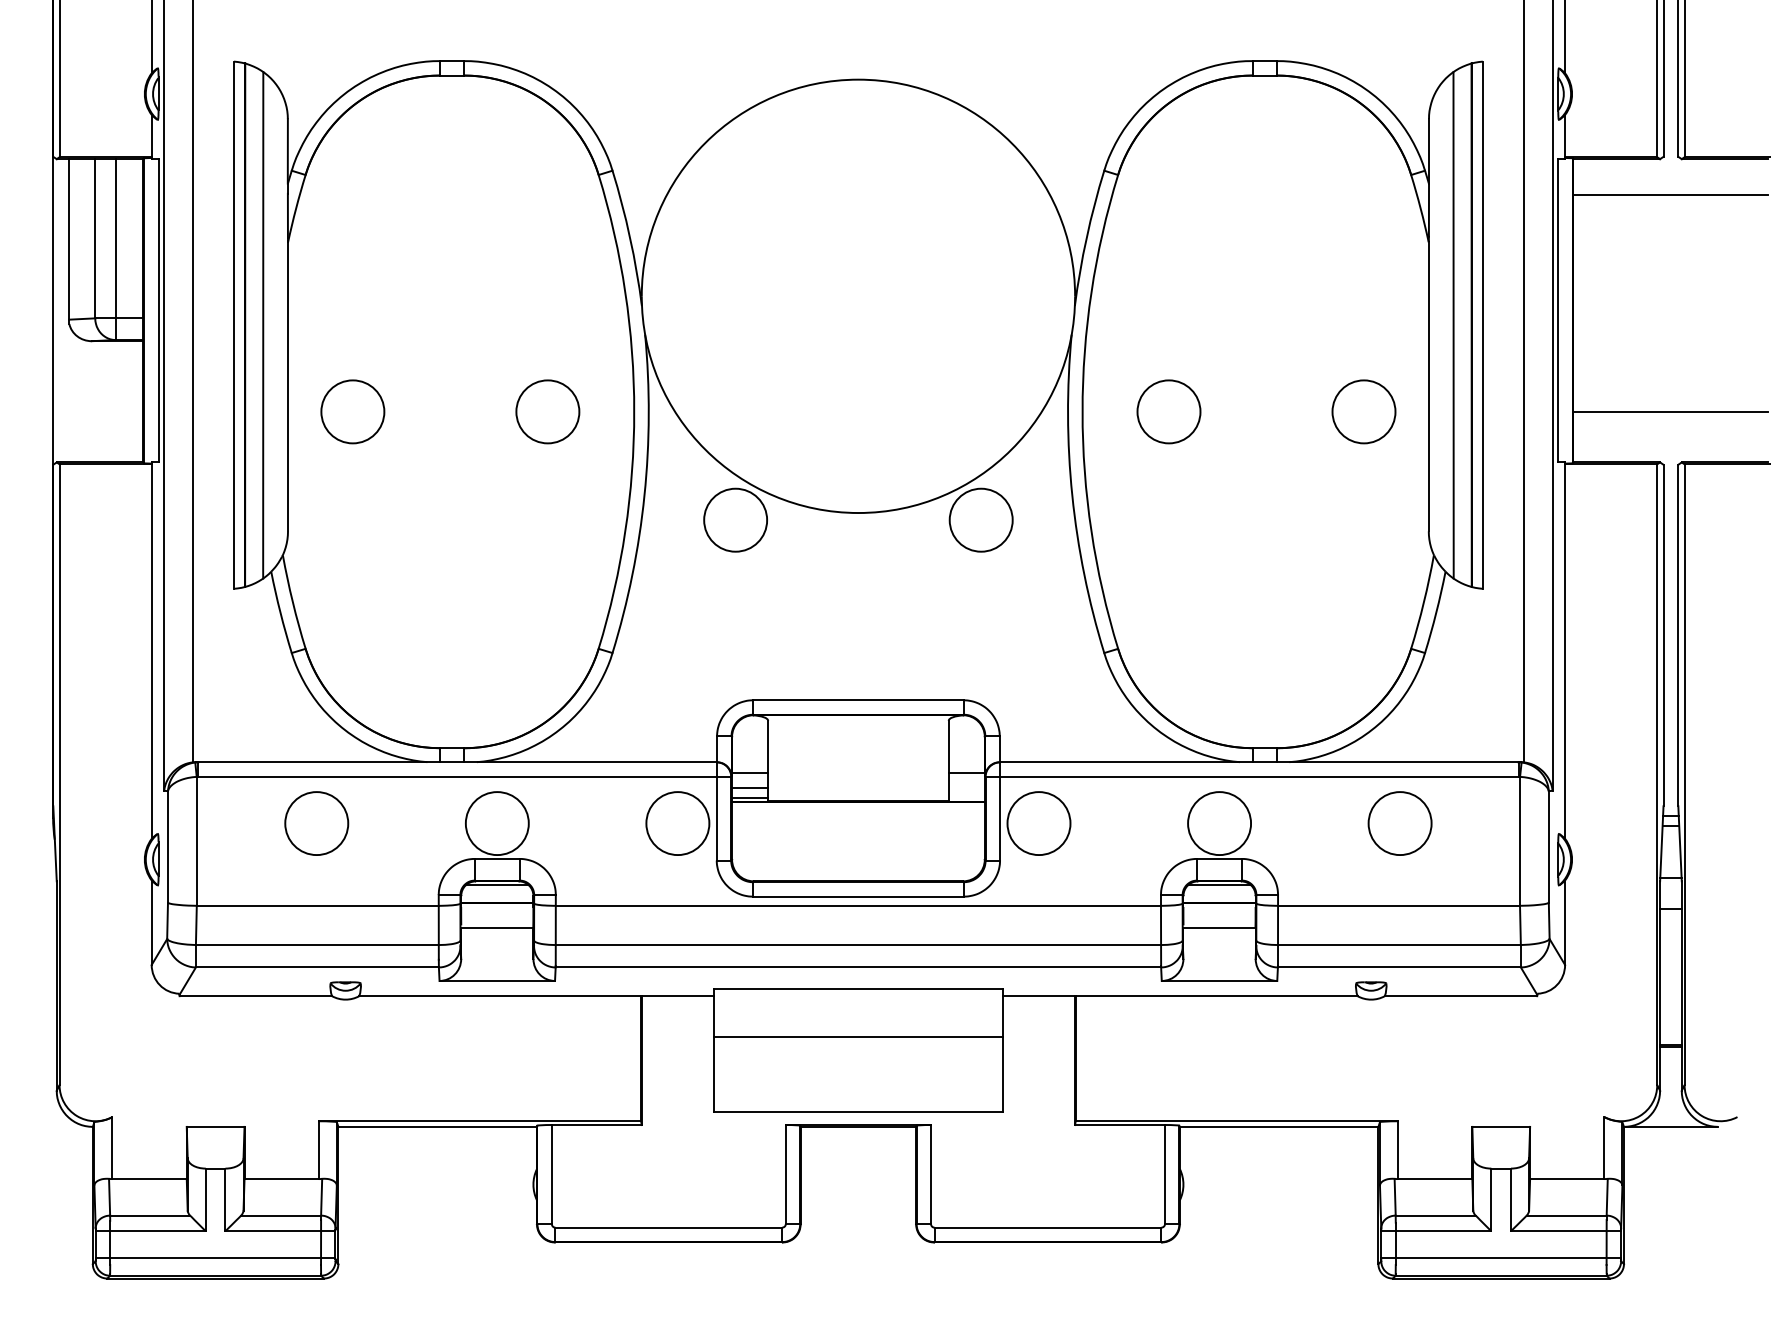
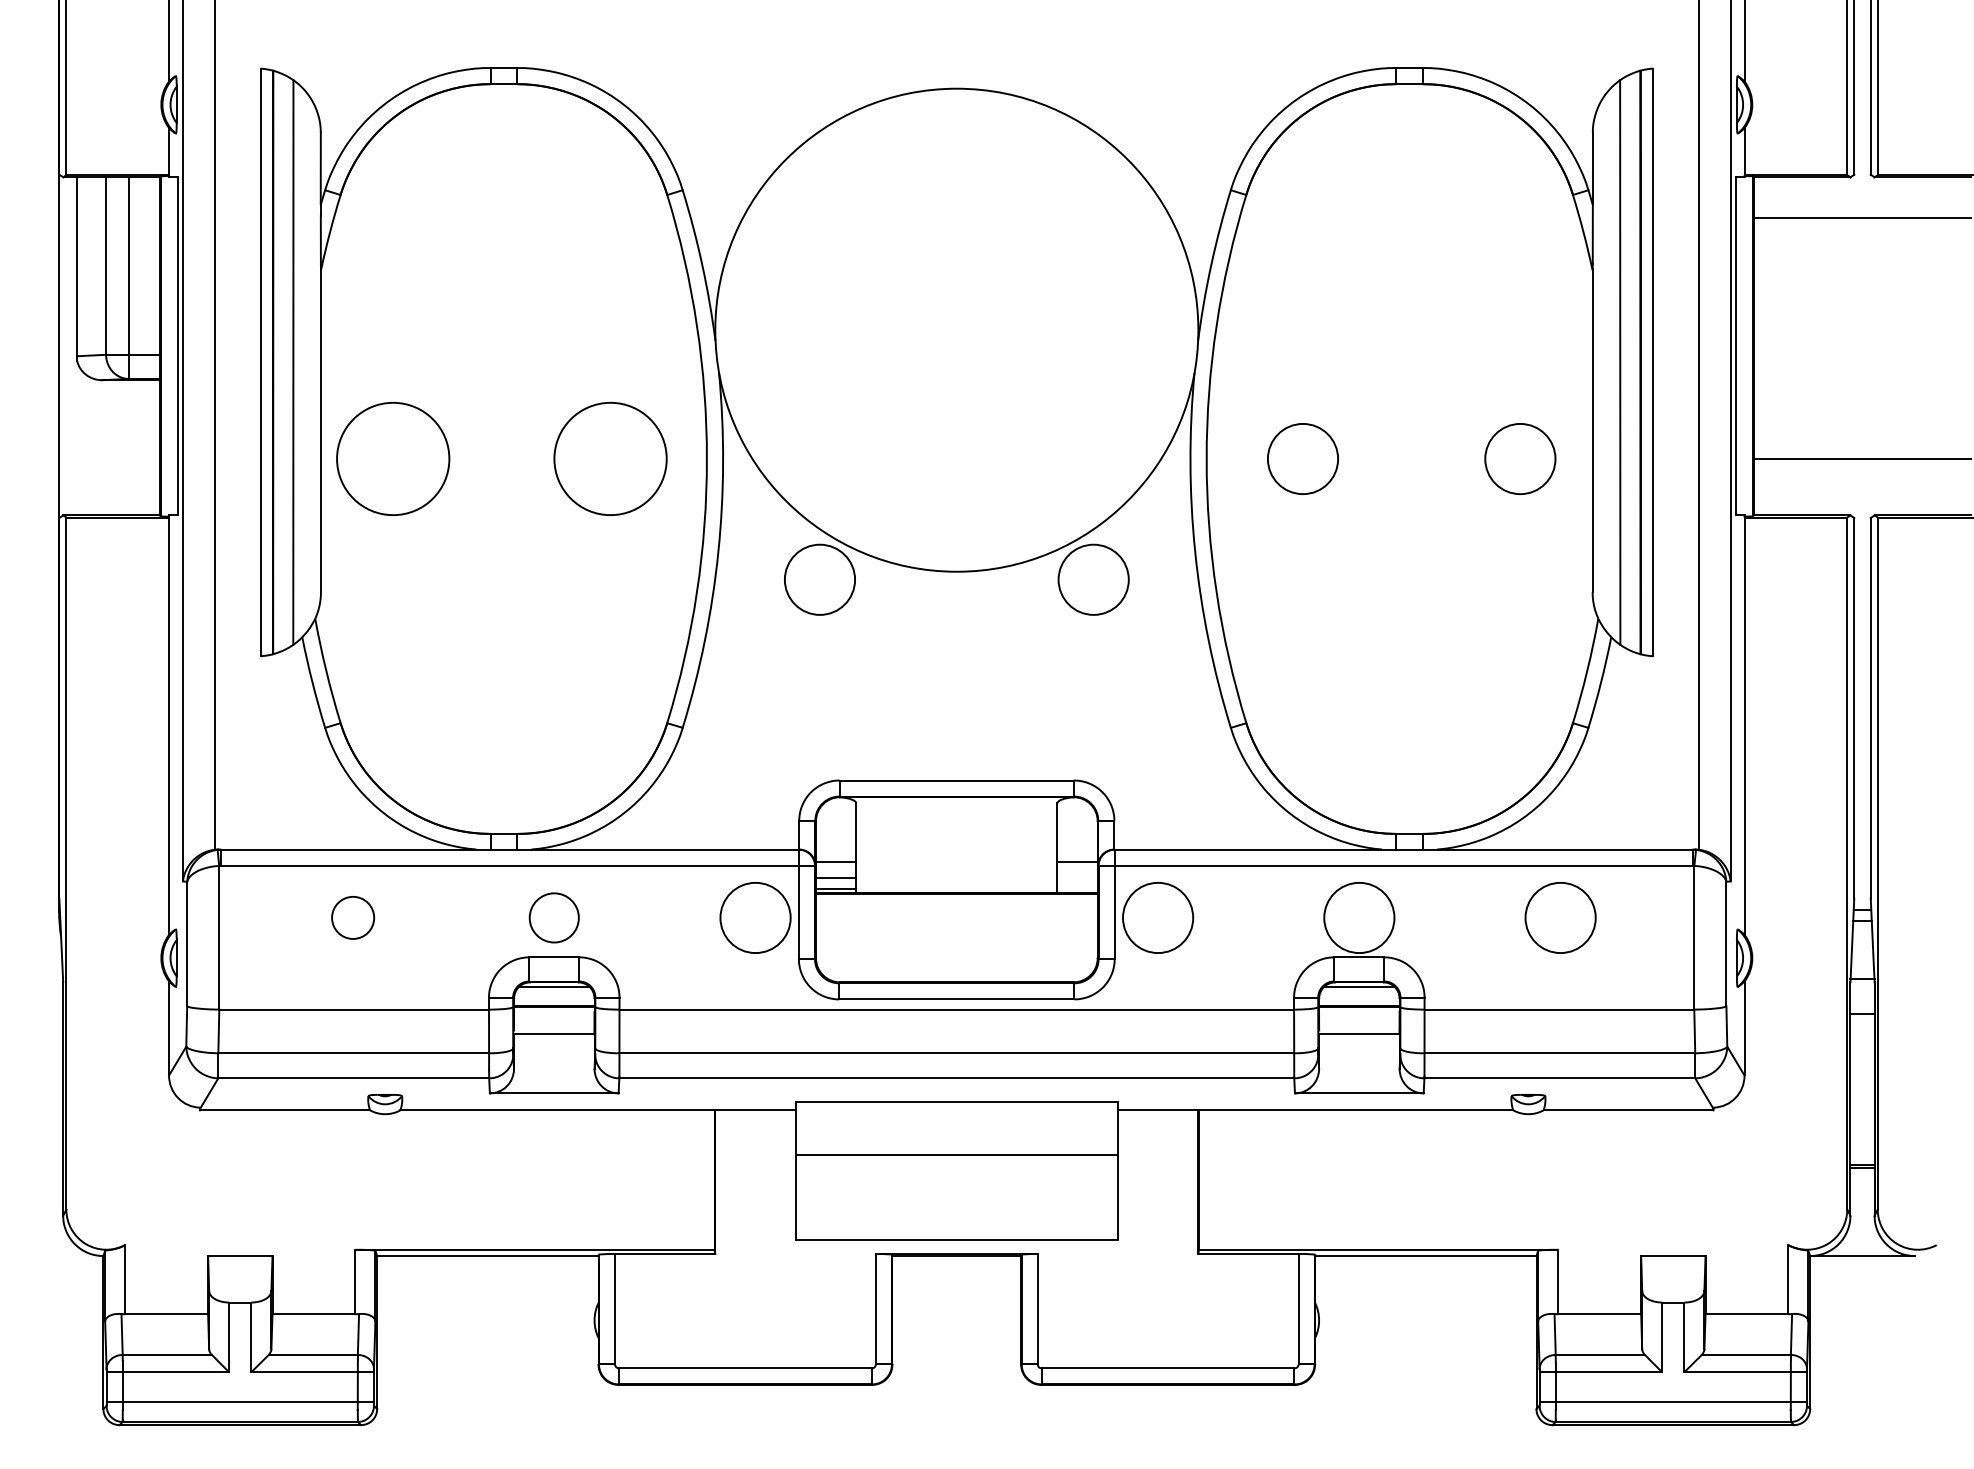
circle: (352, 411) -> (392, 458), size x1.6
circle: (547, 411) -> (610, 458), size x1.6
circle: (316, 823) -> (352, 917), size x0.6
circle: (496, 823) -> (553, 917), size x0.7

